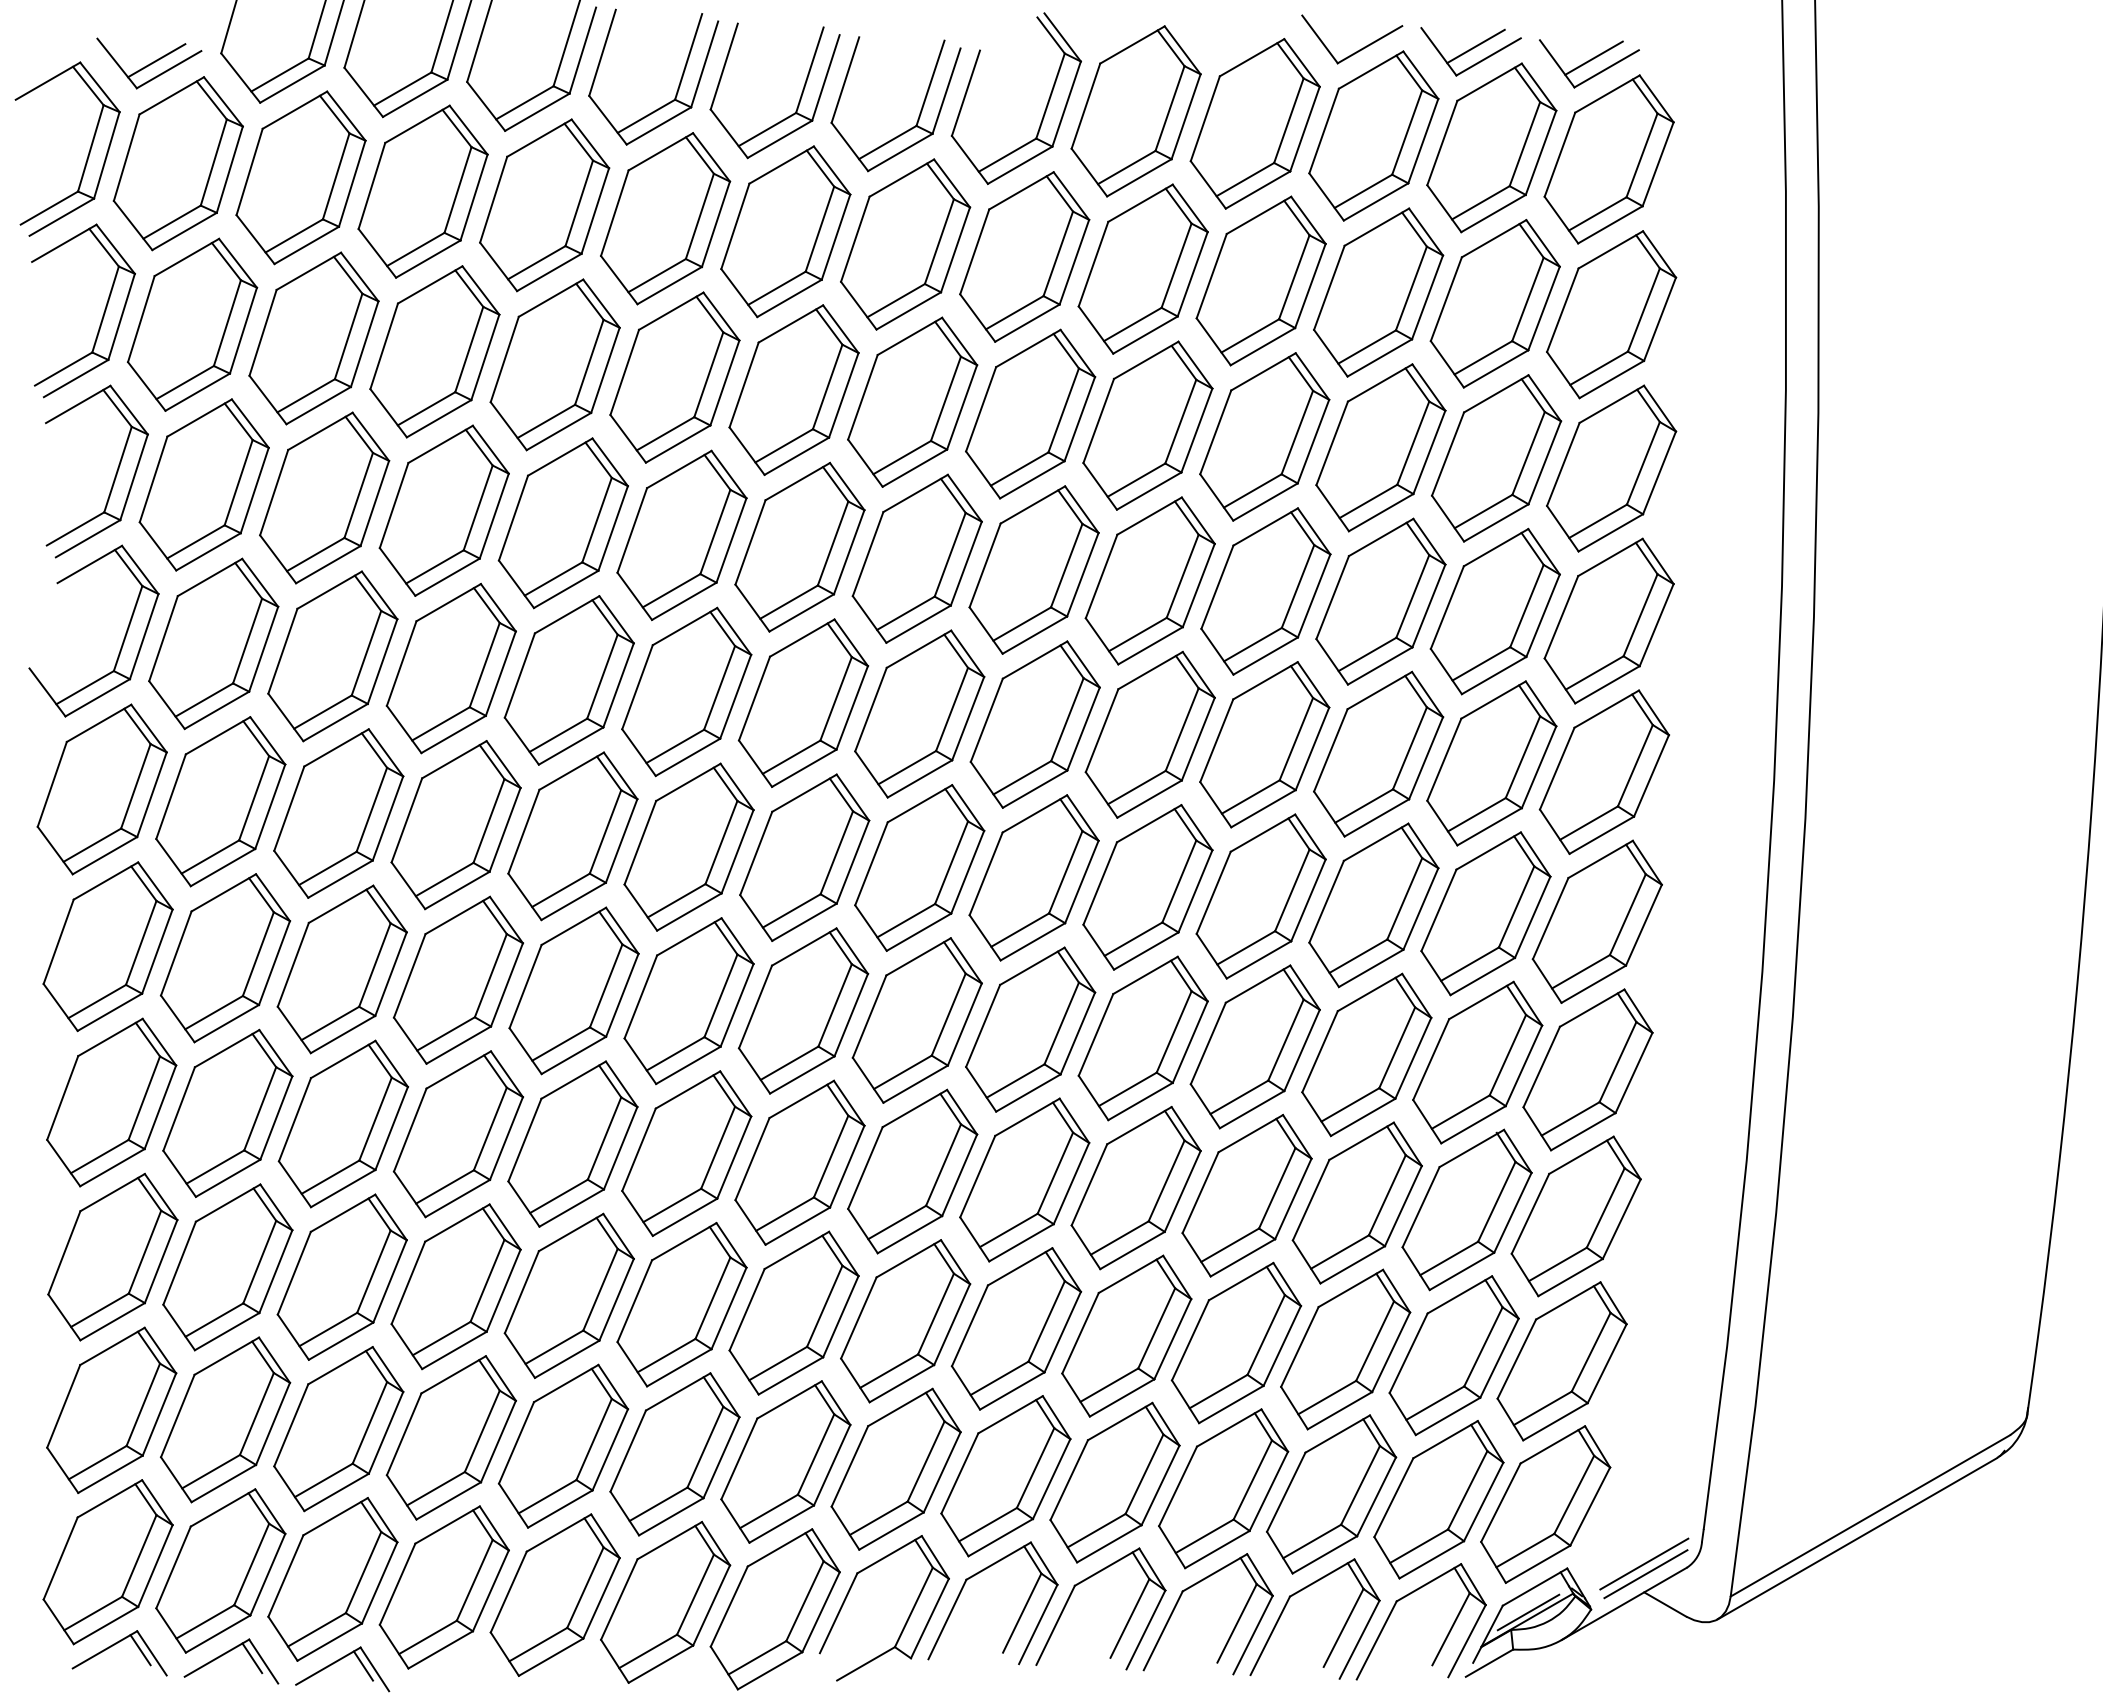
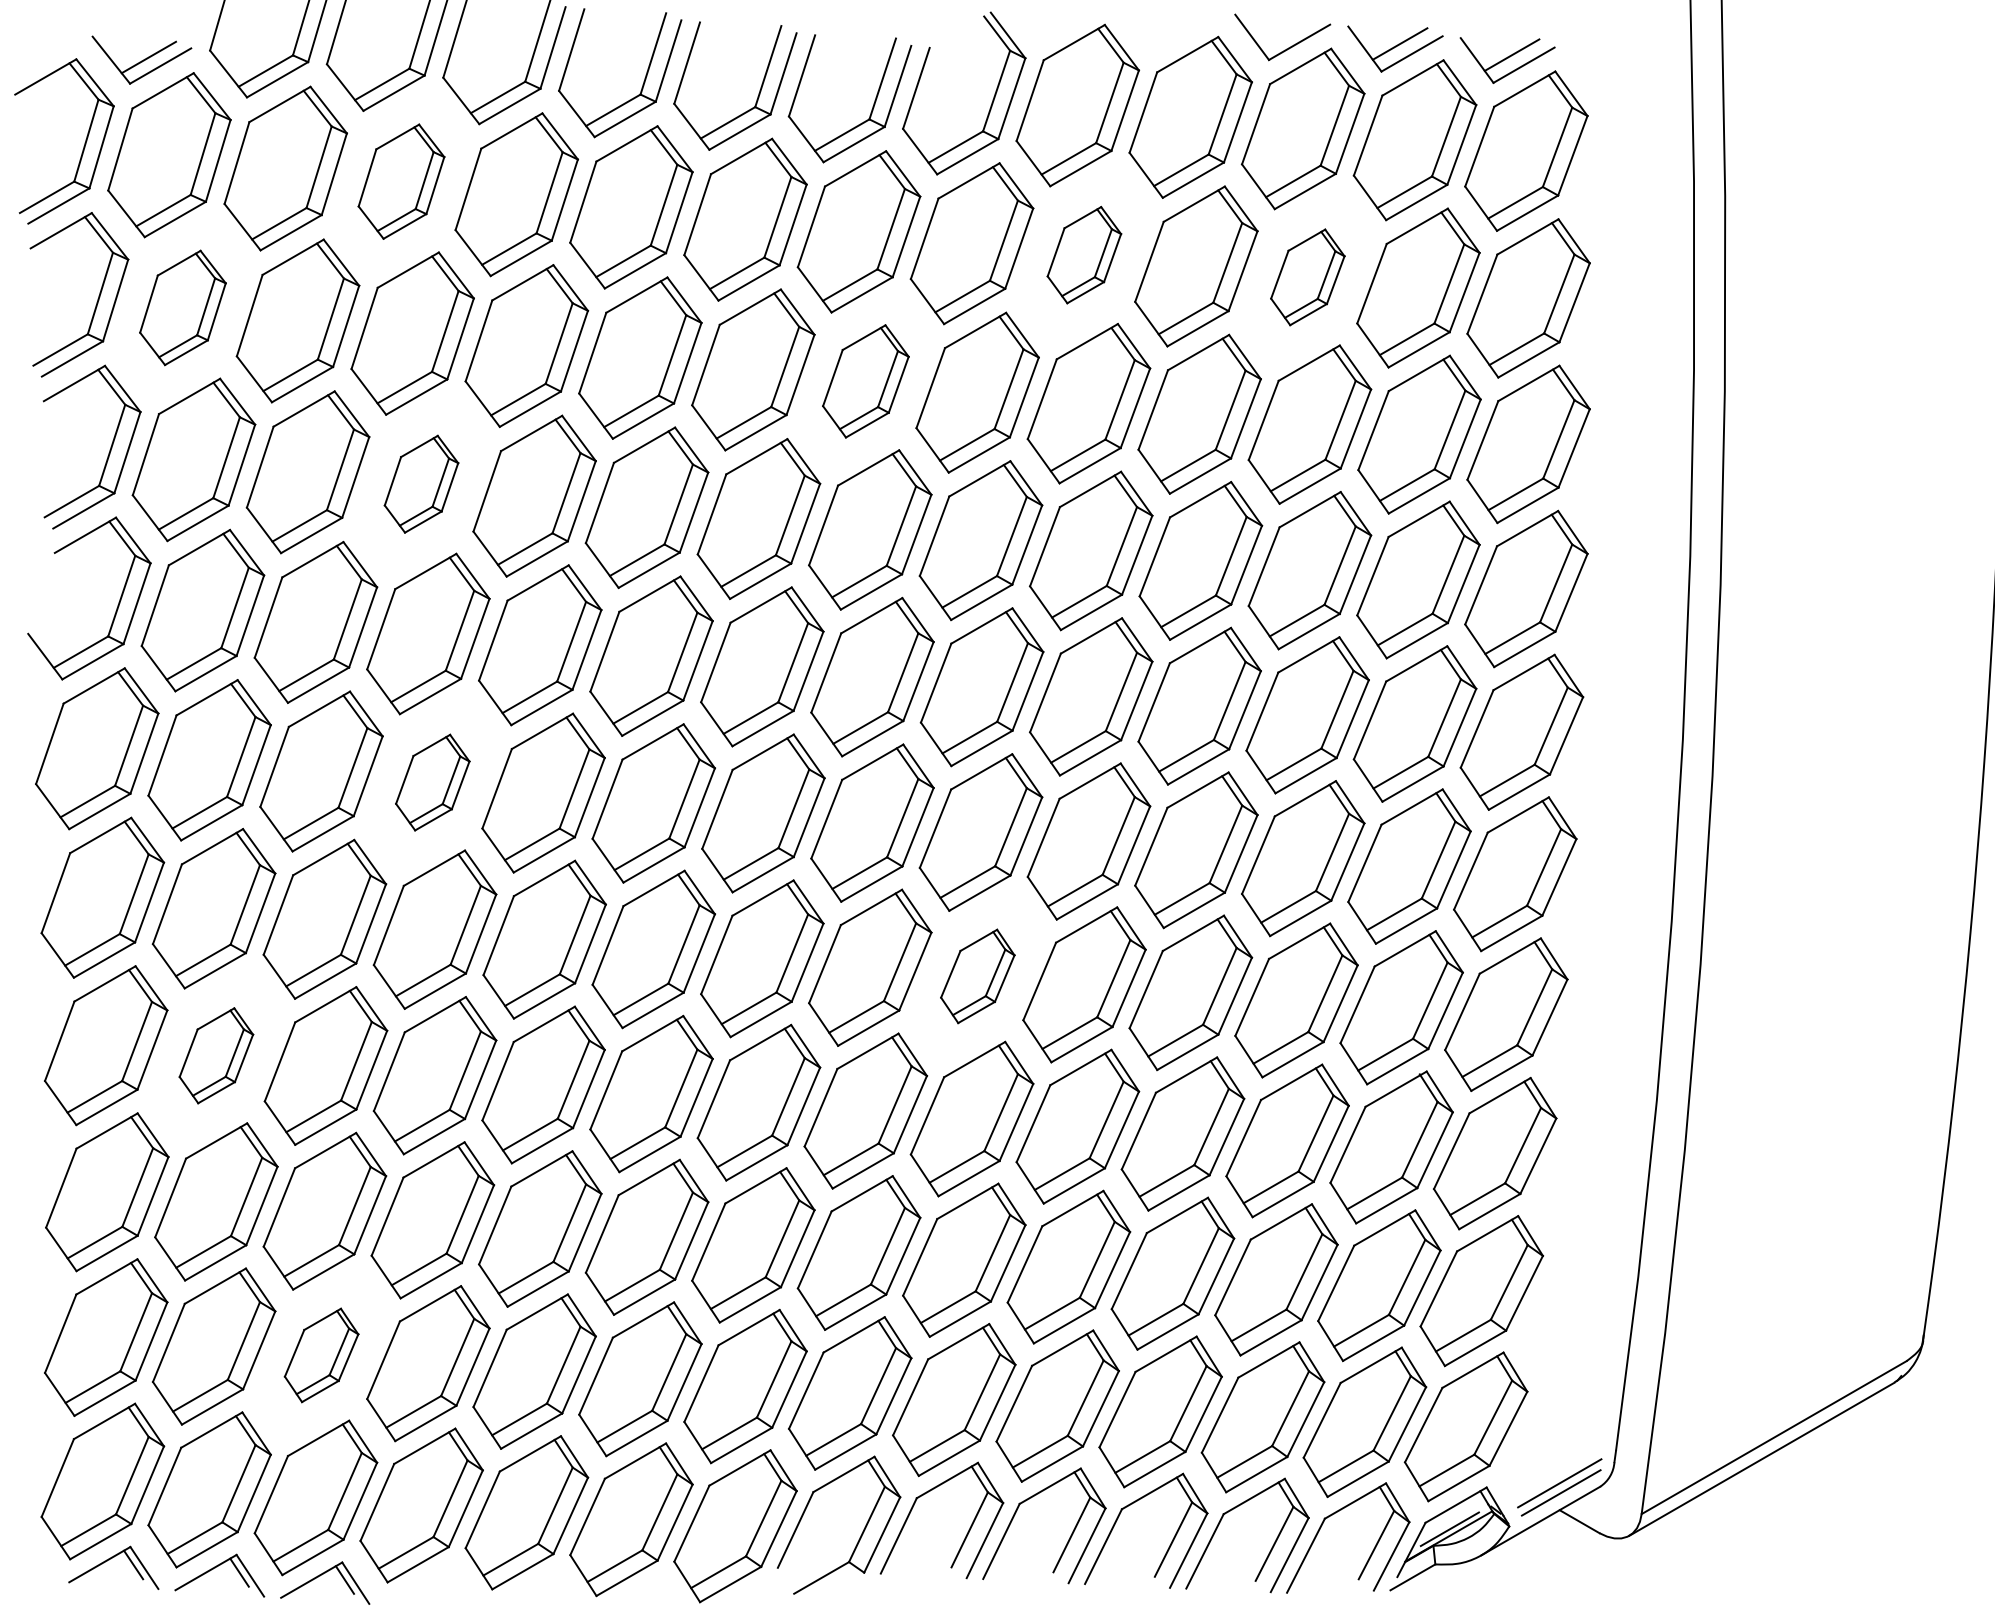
part: (422, 191) -> (400, 181), size x0.7
part: (1142, 268) -> (1083, 254), size x0.6
part: (1378, 292) -> (1307, 277), size x0.6
part: (192, 324) -> (182, 307), size x0.7
part: (912, 401) -> (865, 380), size x0.7
part: (443, 510) -> (420, 484), size x0.6
part: (455, 825) -> (432, 782), size x0.6
part: (1030, 1029) -> (977, 976), size x0.6
part: (227, 1112) -> (216, 1055), size x0.6
part: (338, 1429) -> (321, 1355), size x0.6

